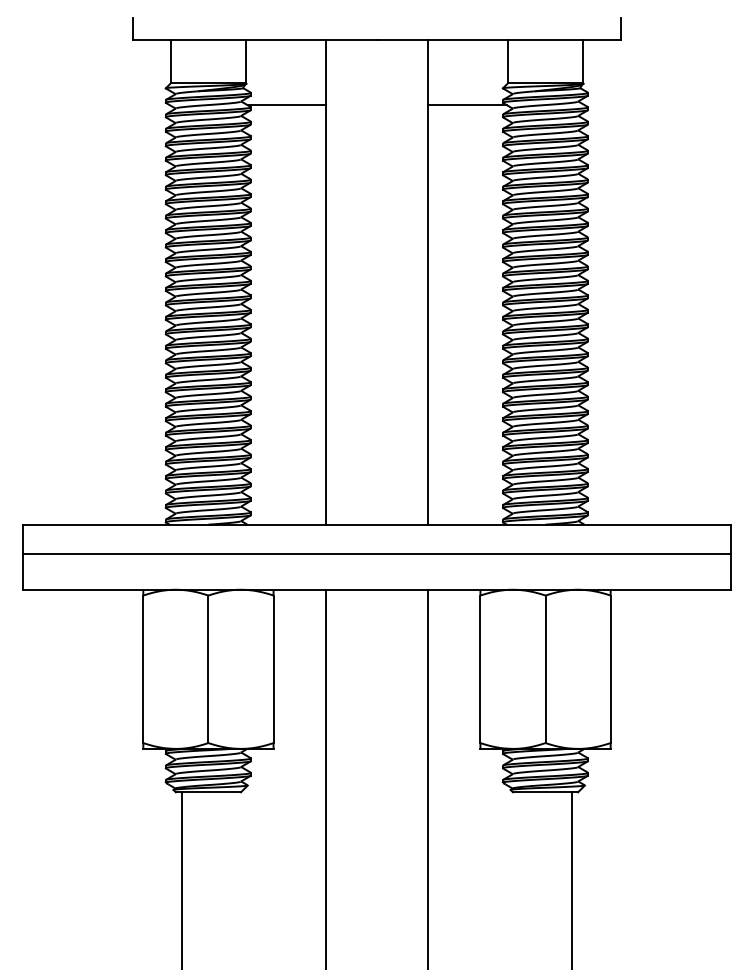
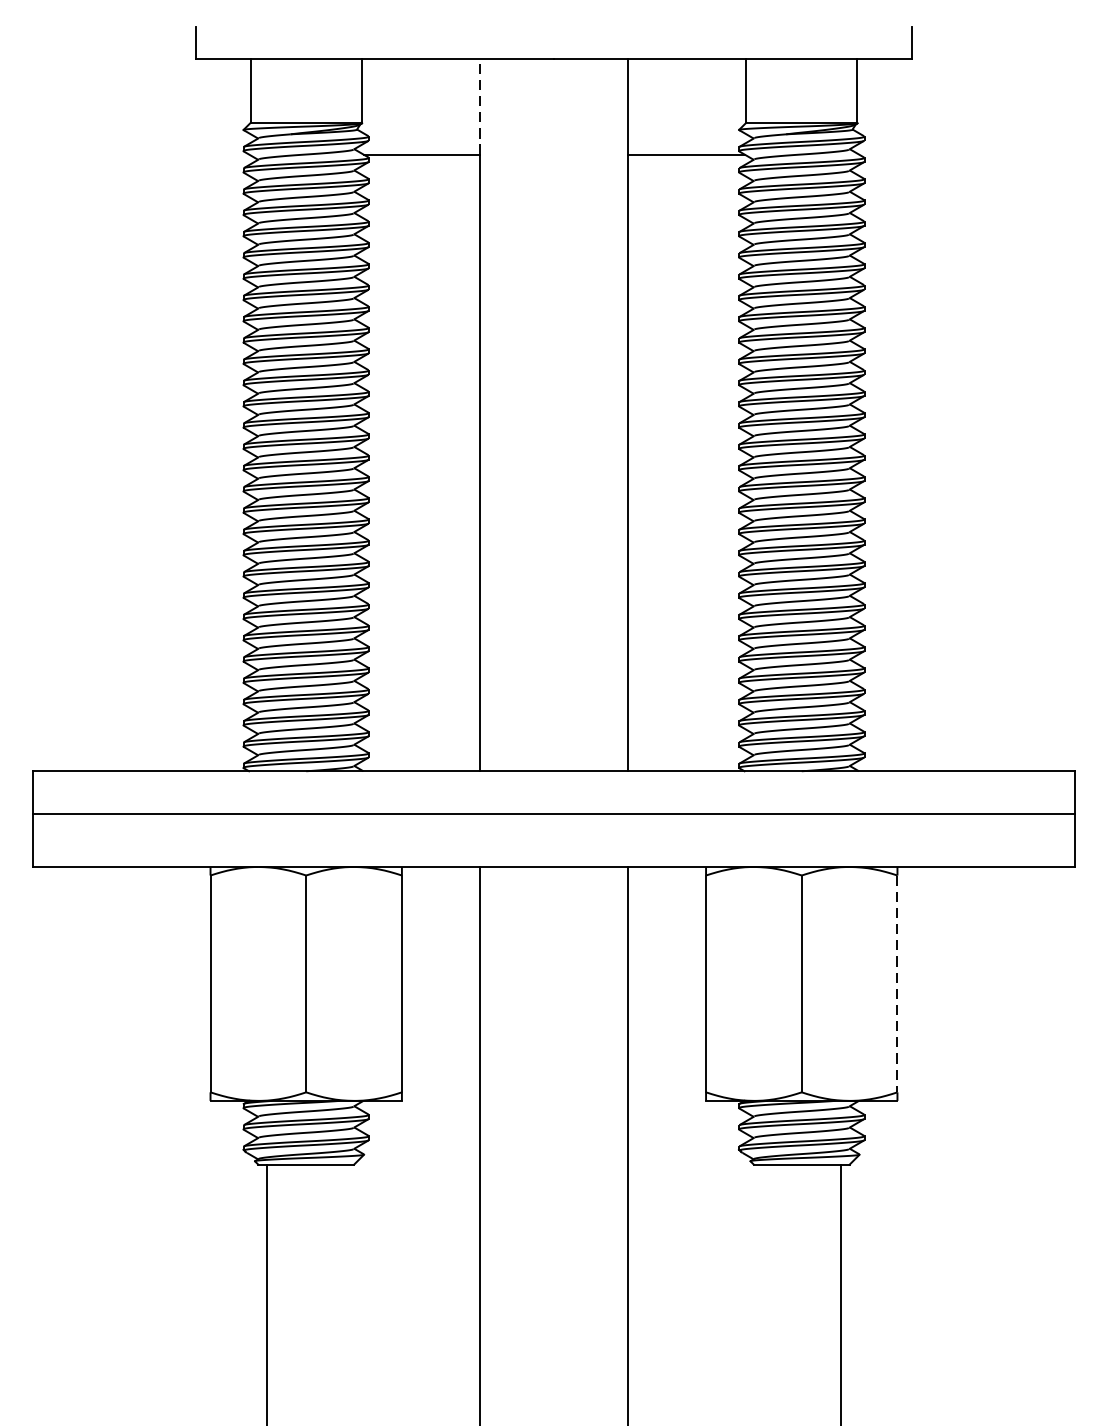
line: (326, 72) -> (479, 106), solid -> dashed
line: (610, 669) -> (897, 984), solid -> dashed

